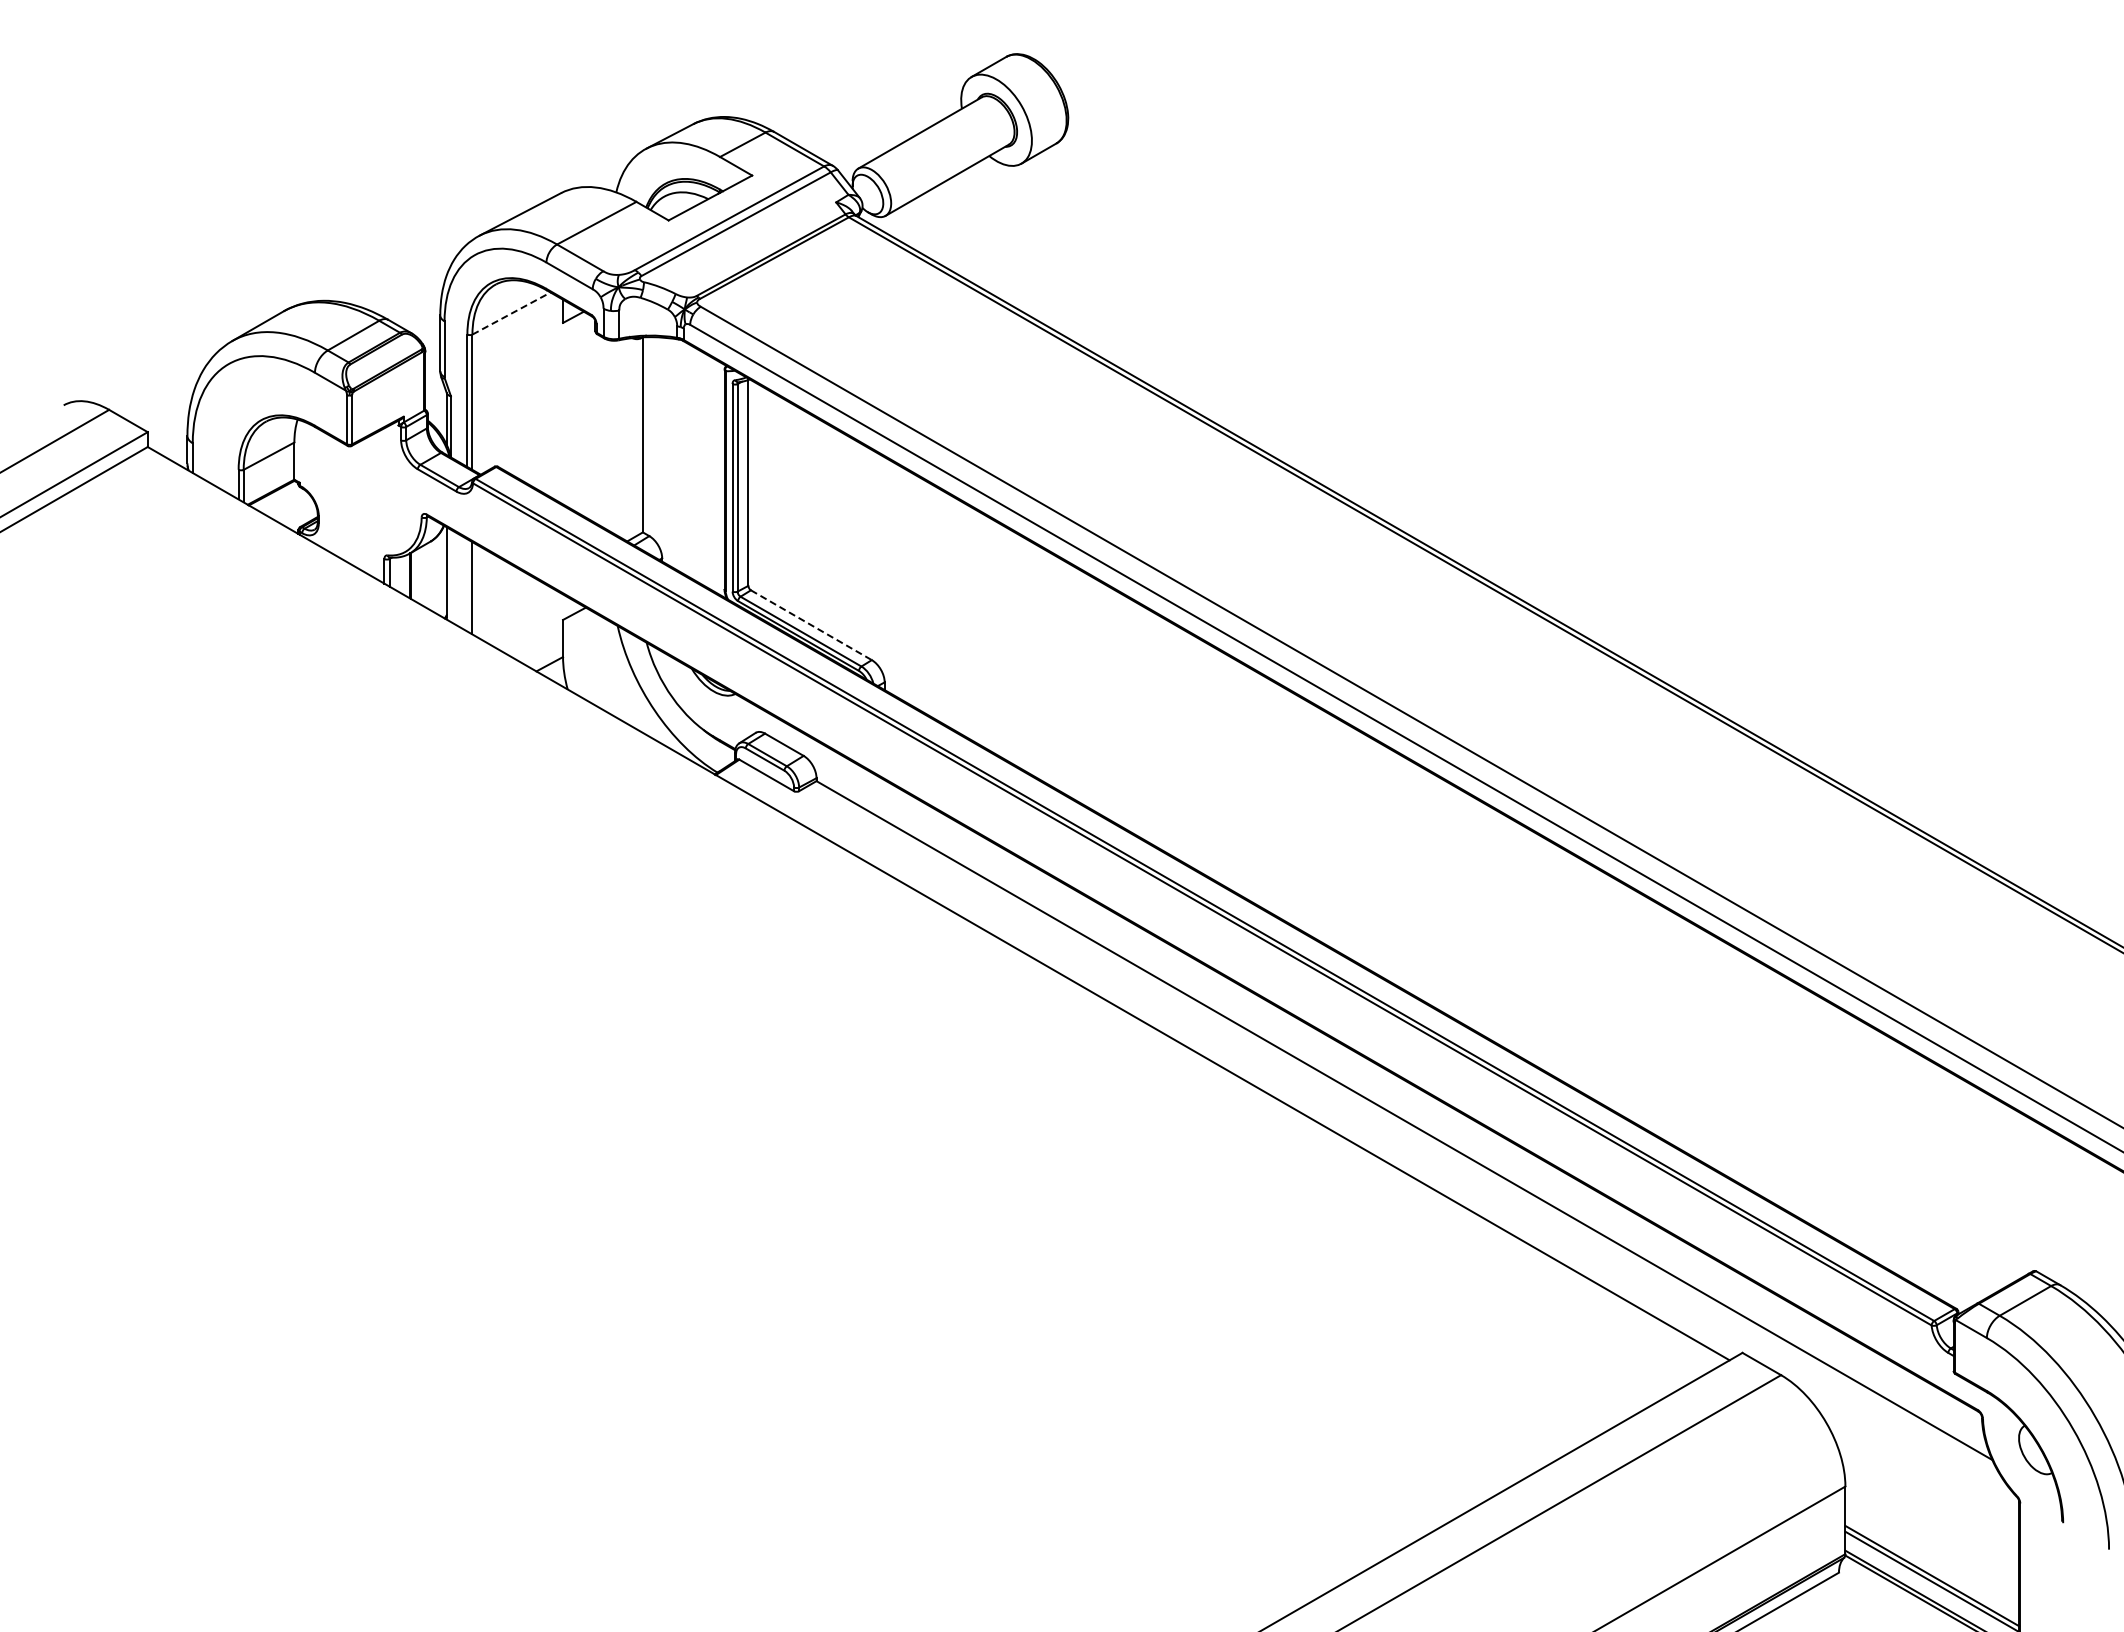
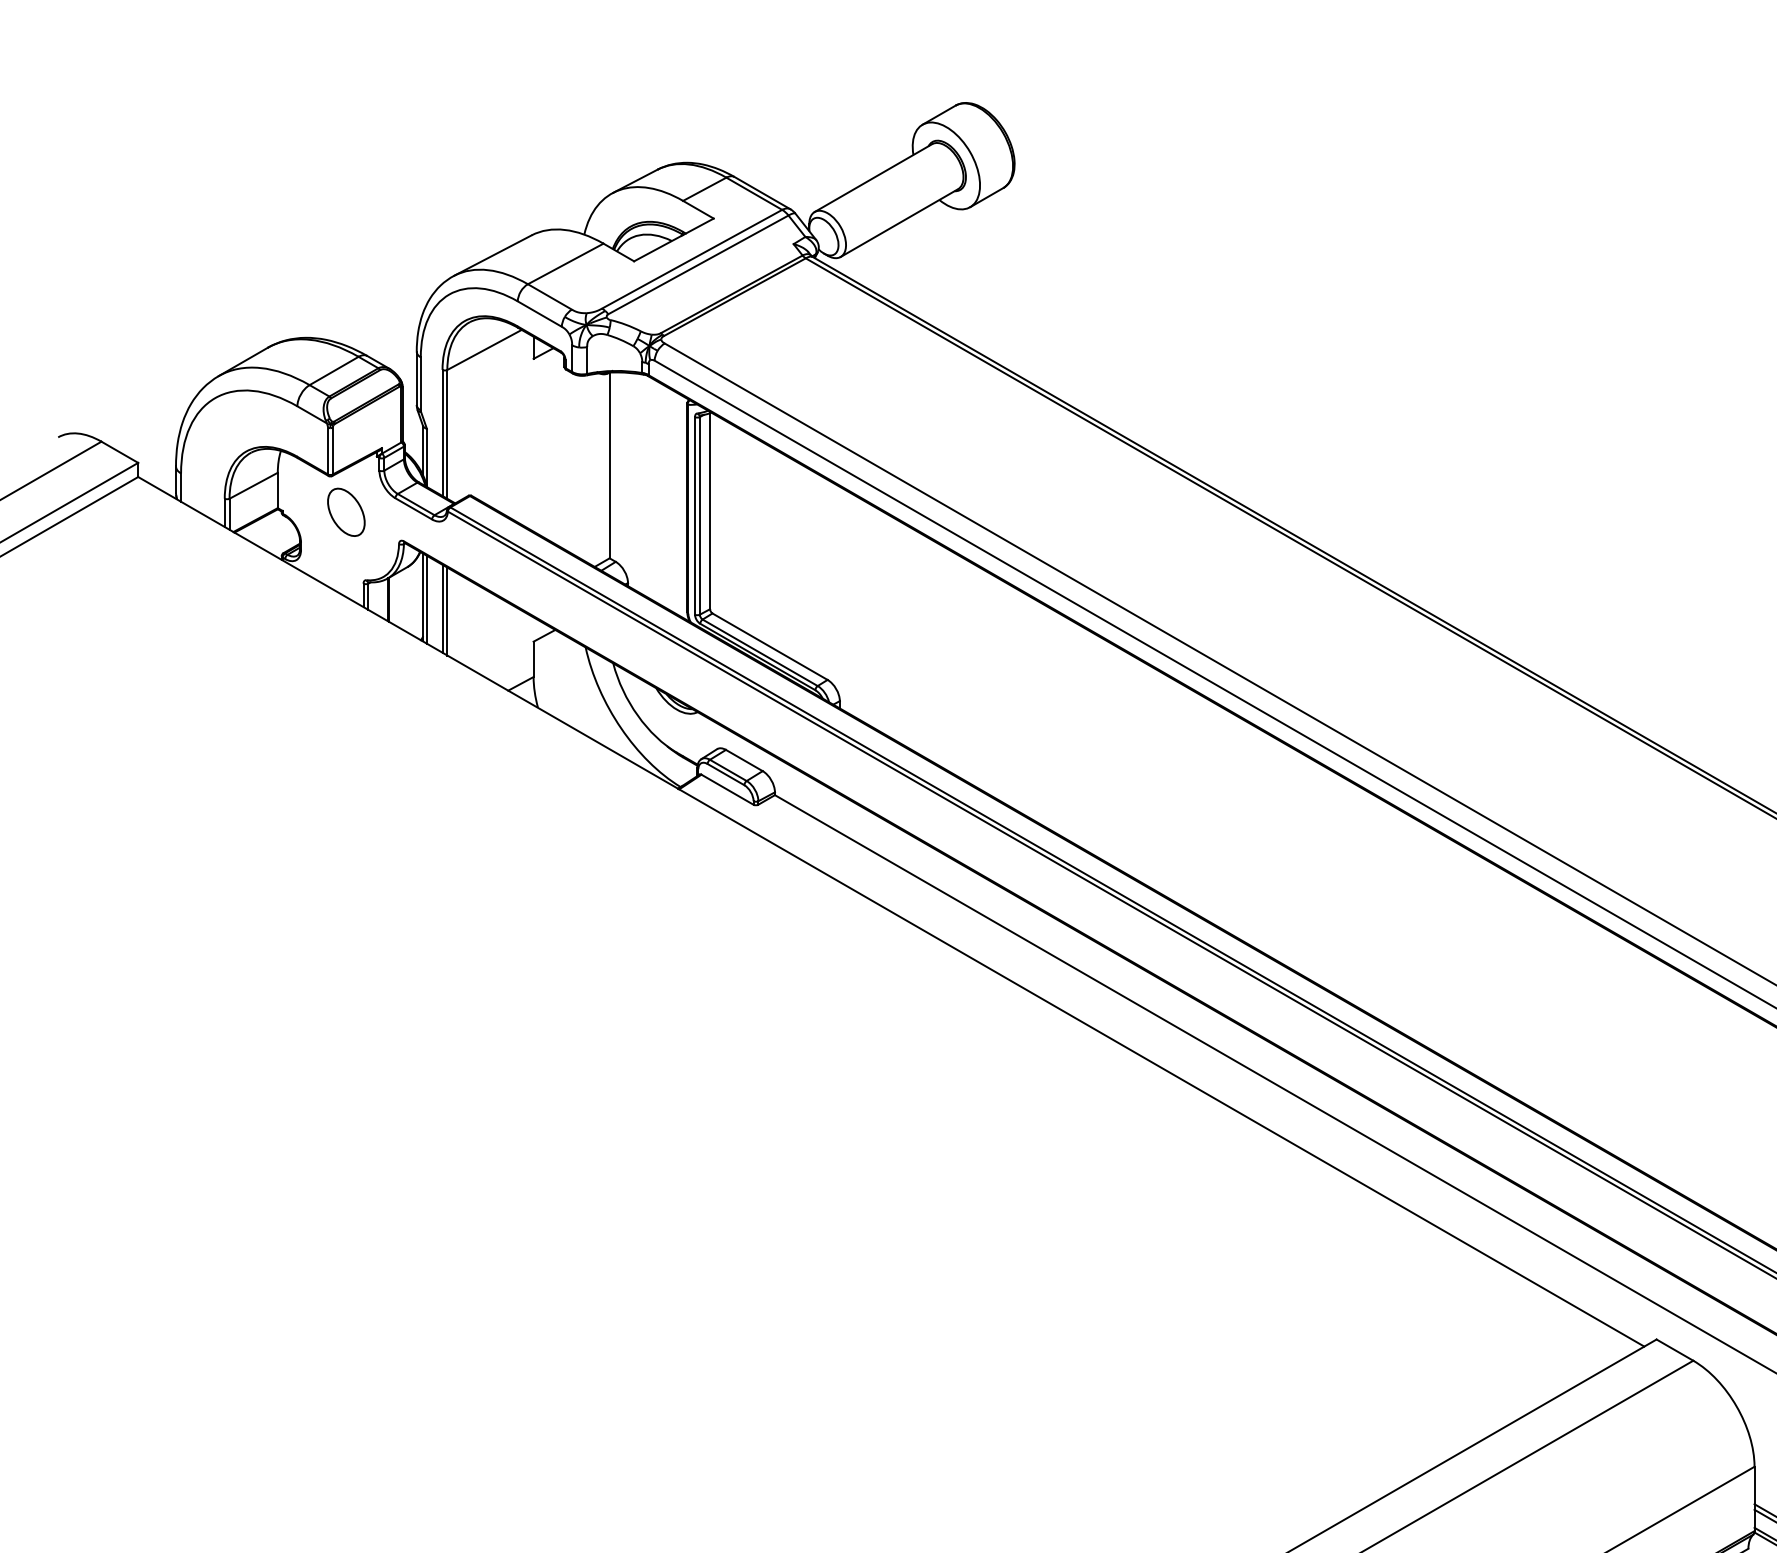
line: (511, 313) -> (484, 349), dashed -> solid
part: (366, 483) -> (346, 511), added
line: (451, 575) -> (427, 599), added
line: (467, 585) -> (442, 608), added
line: (811, 625) -> (770, 646), dashed -> solid

